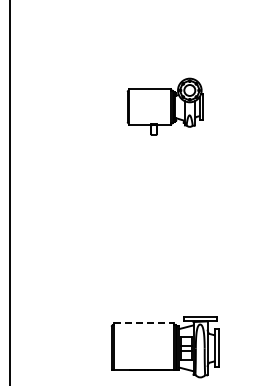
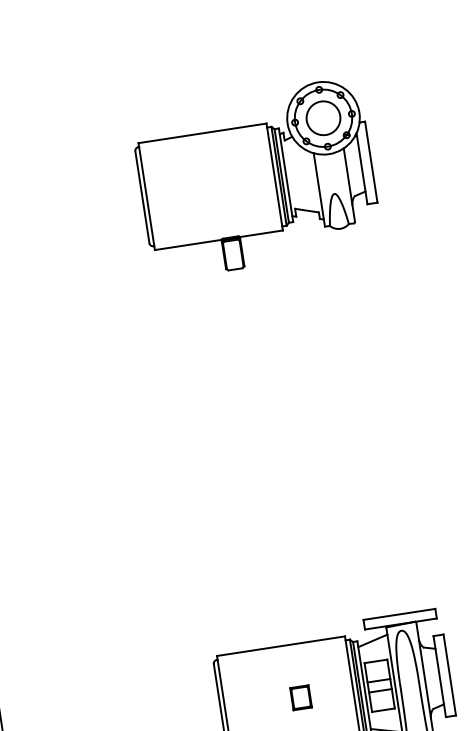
part: (164, 106) -> (254, 178), size x1.43
line: (144, 323) -> (282, 646), dashed -> solid
part: (149, 348) -> (301, 698), added

